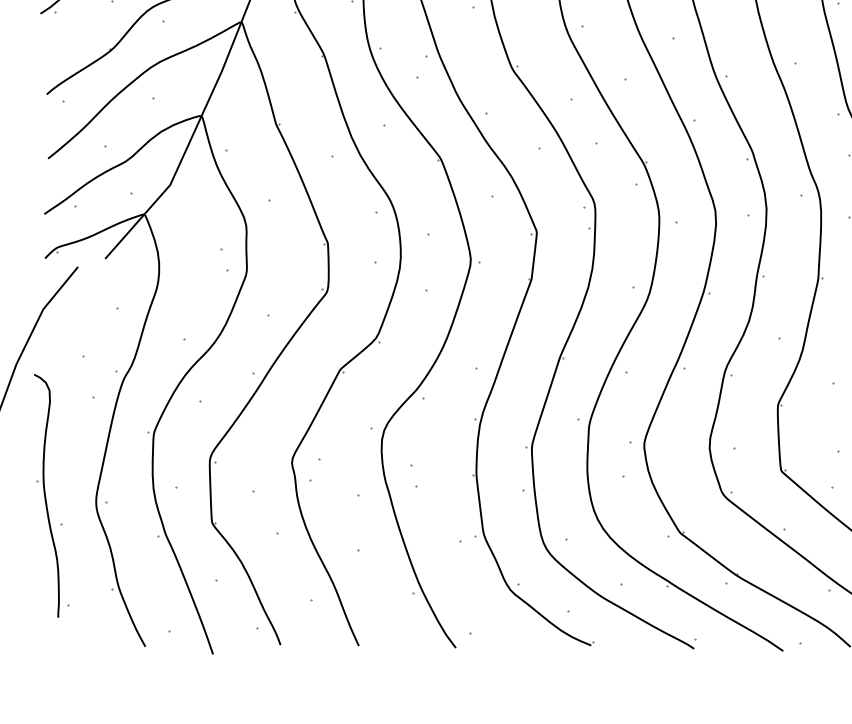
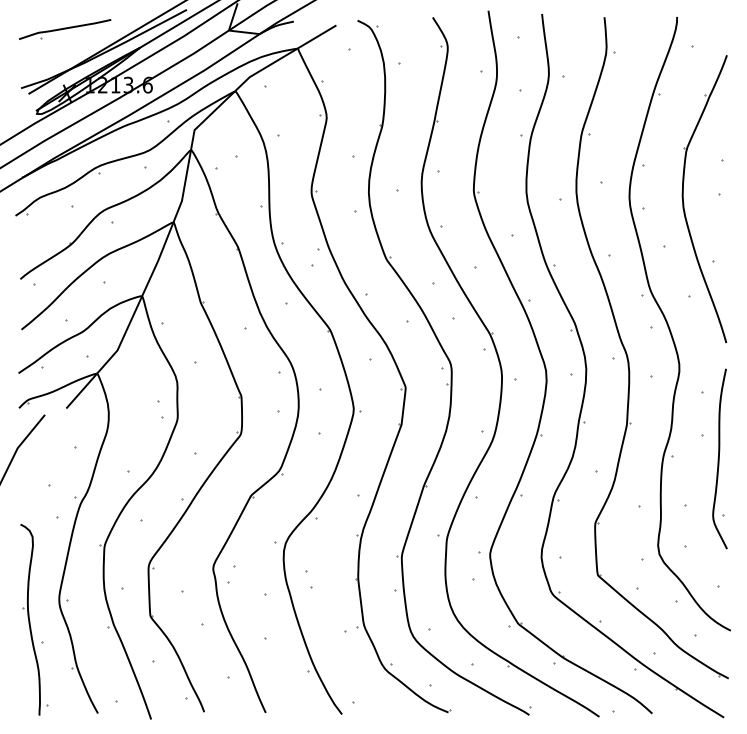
part: (51, 495) -> (34, 619), moved

